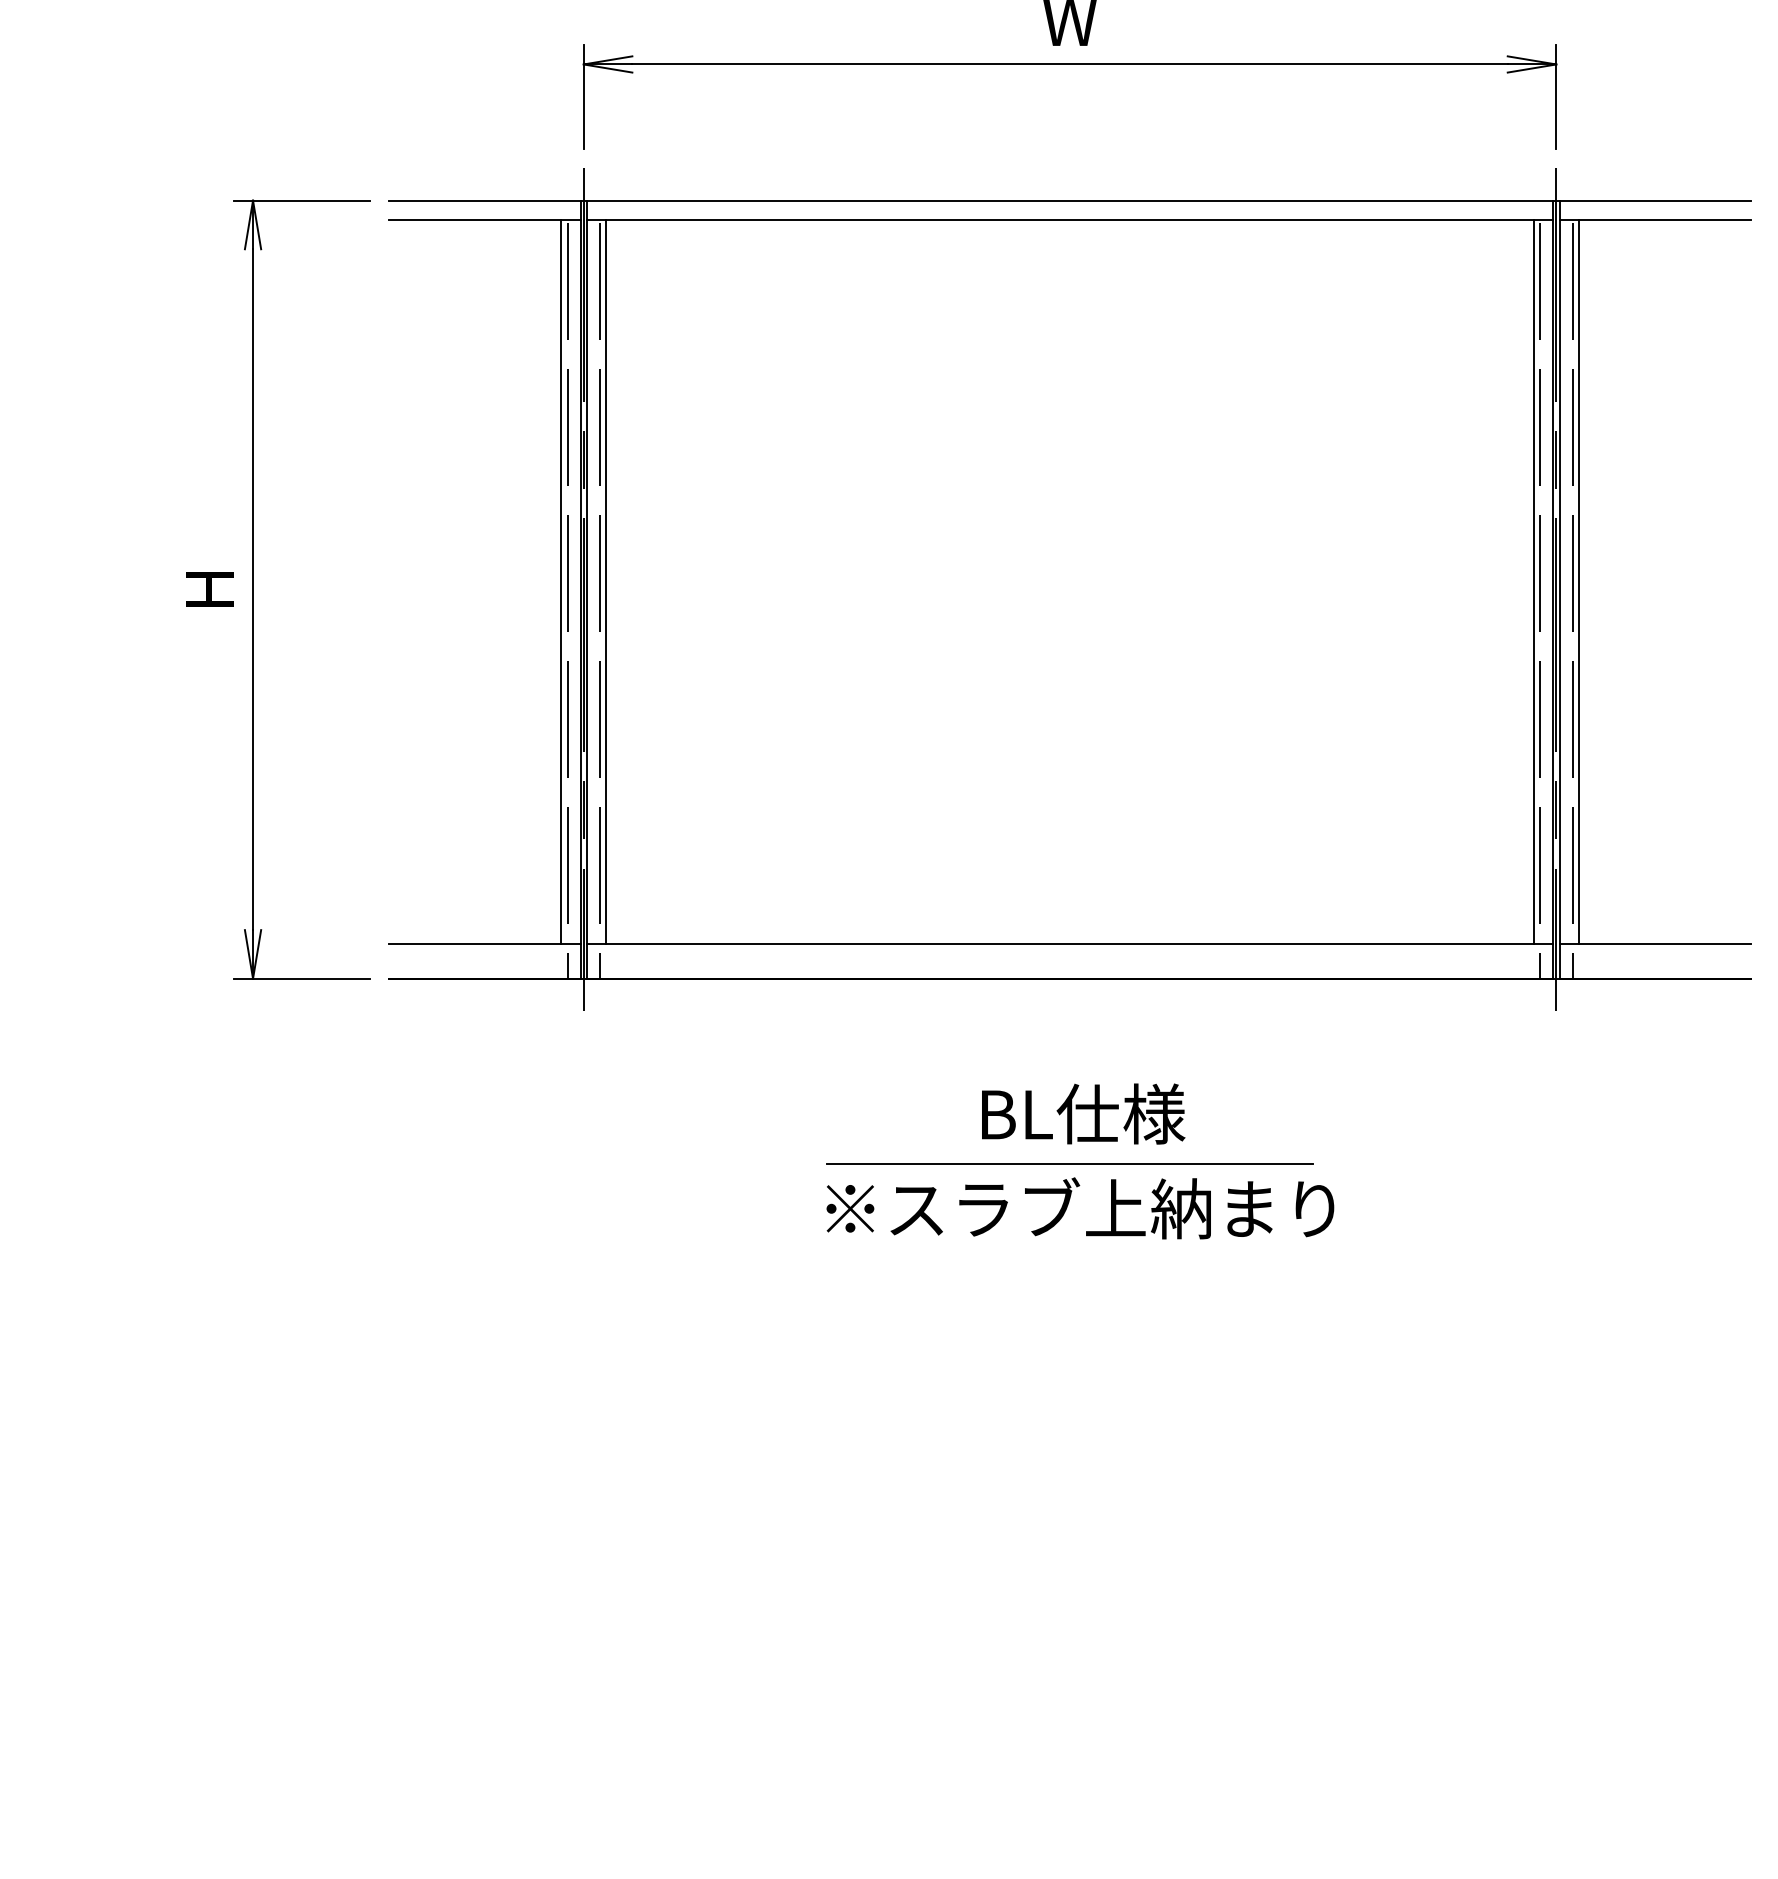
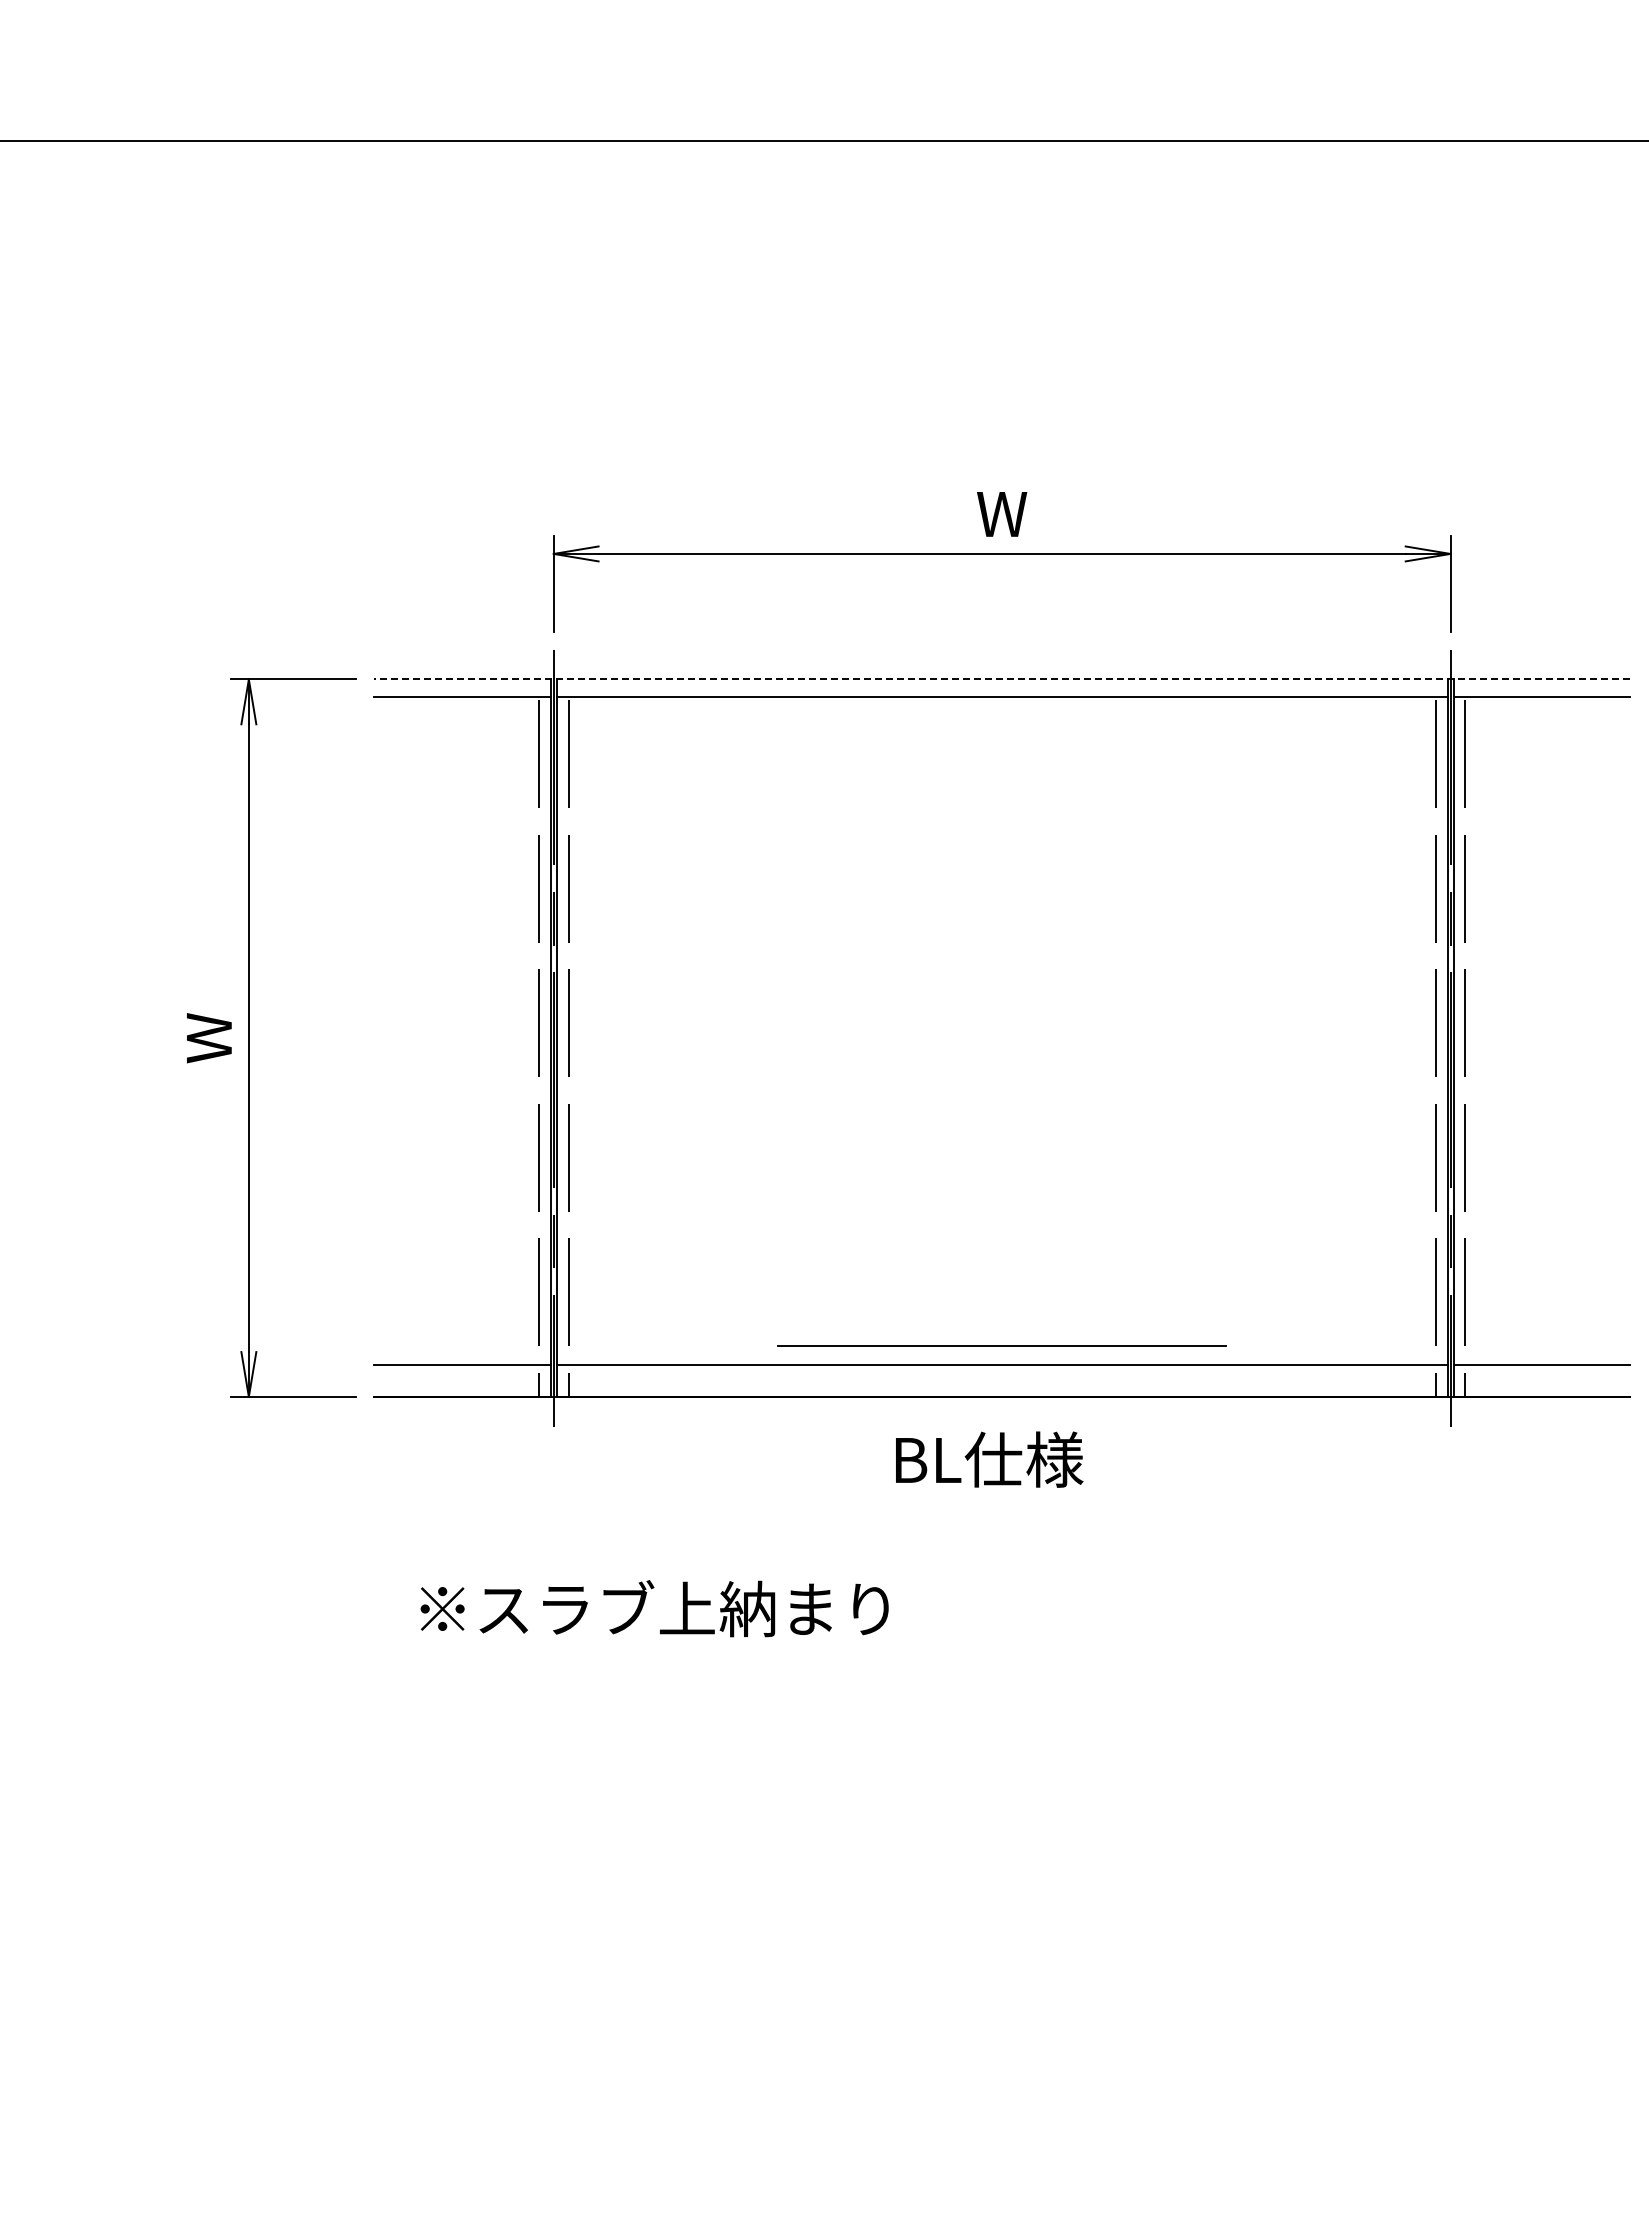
line: (1070, 200) -> (1002, 679), solid -> dashed
line: (560, 582) -> (532, 1031), removed
line: (606, 582) -> (574, 1031), removed
line: (1533, 582) -> (1429, 1031), removed
line: (1579, 582) -> (1471, 1031), removed
text: (210, 590) -> (209, 1038), H -> W
text: (1083, 1113) -> (989, 1459), moved
line: (1069, 1162) -> (1001, 1345), moved
text: (1080, 1208) -> (654, 1608), moved

